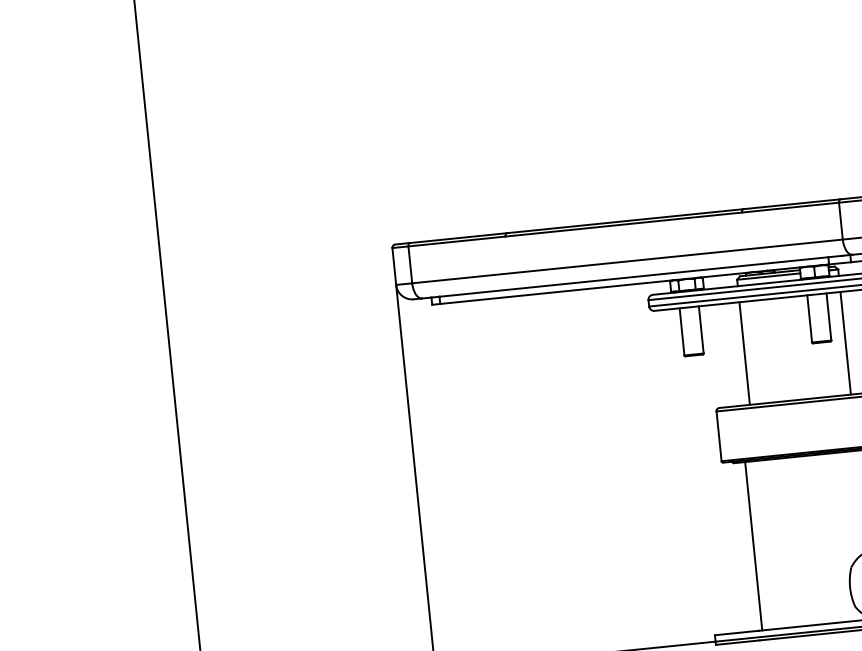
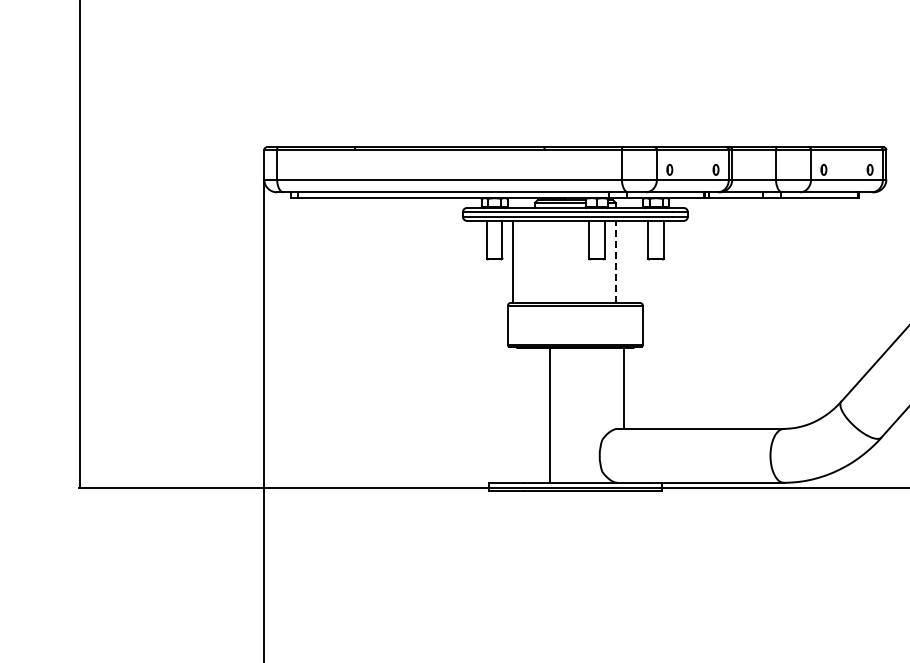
line: (845, 342) -> (615, 261), solid -> dashed
line: (744, 353) -> (512, 261), moved
line: (753, 545) -> (549, 414), moved

